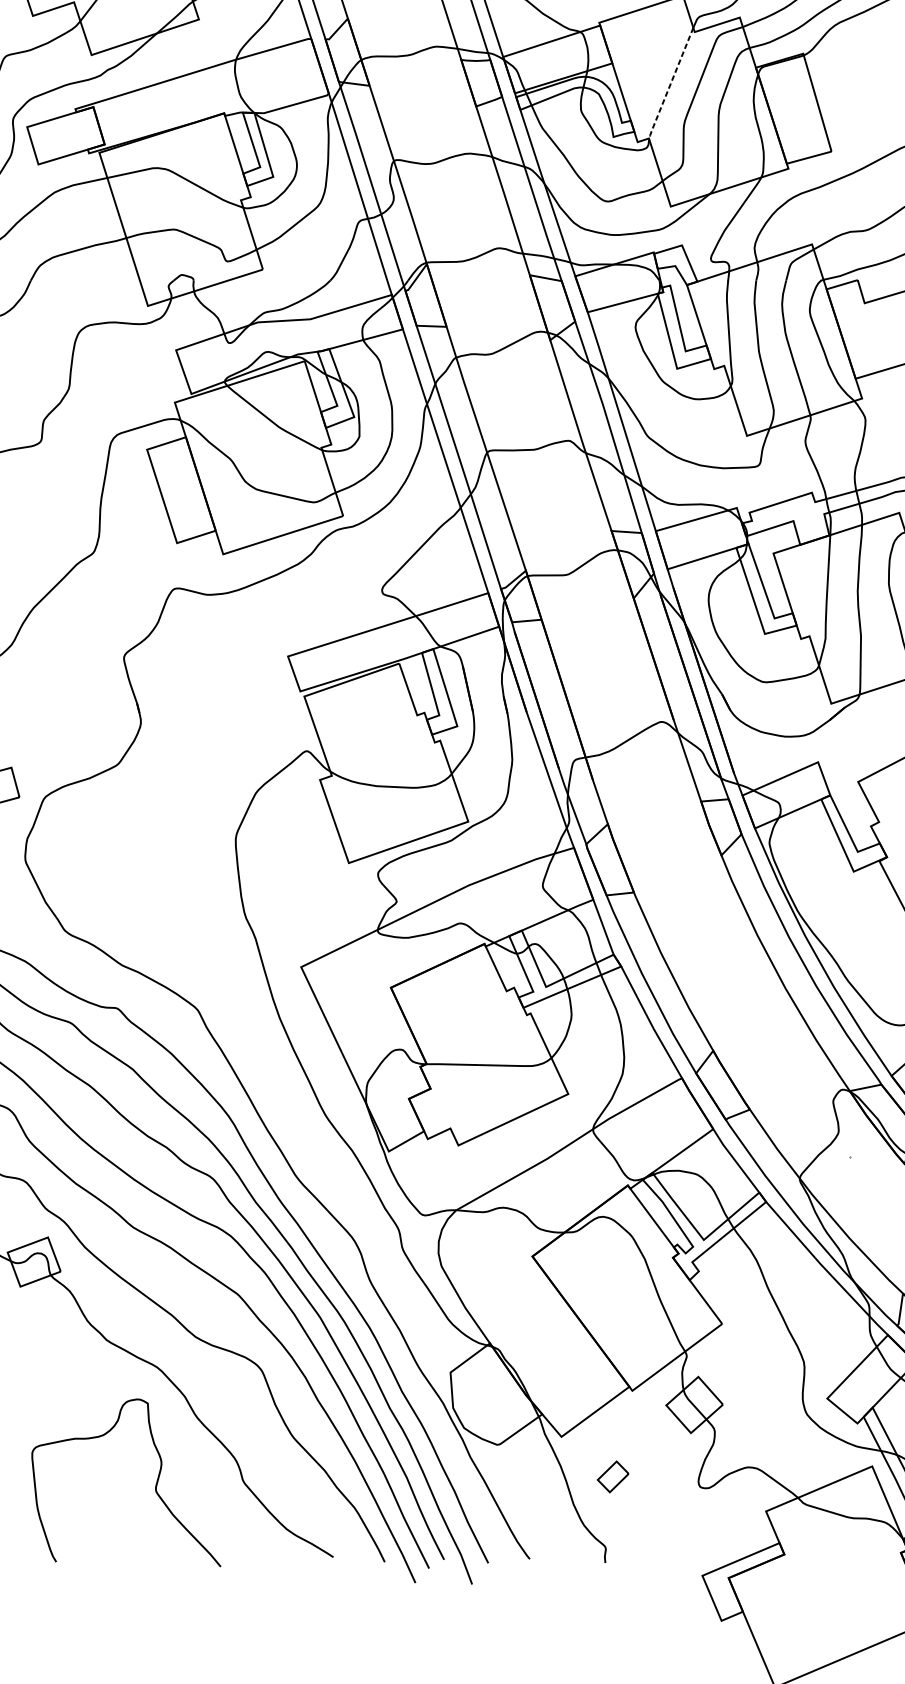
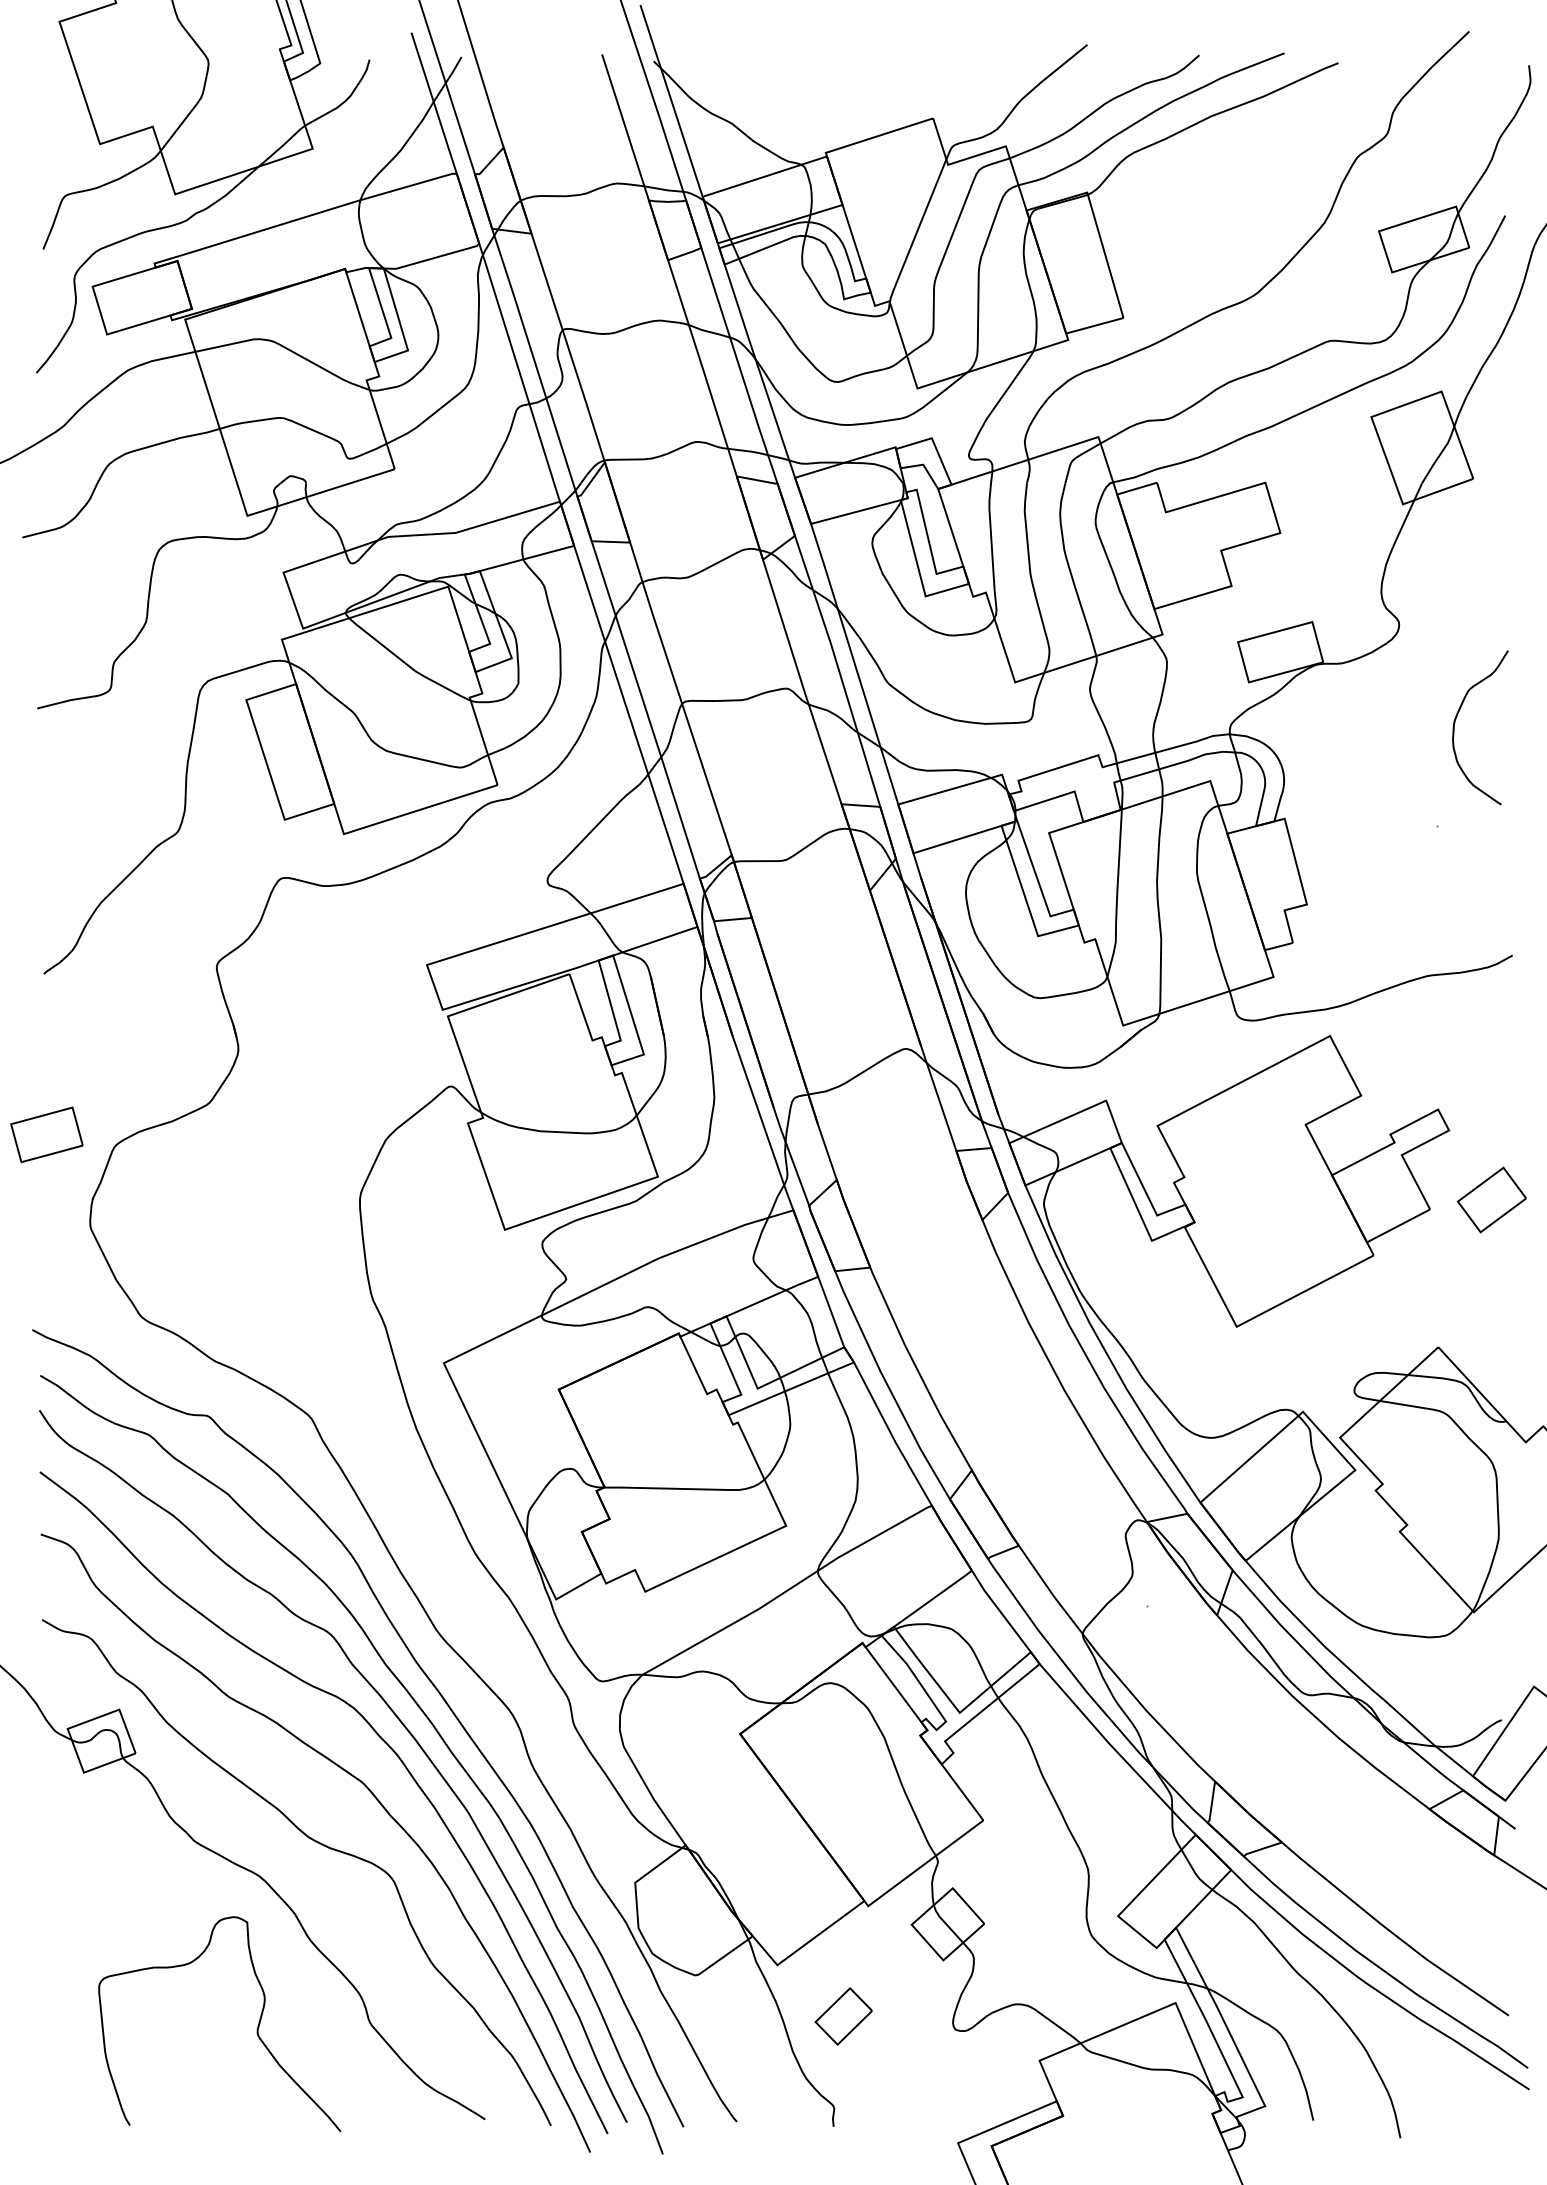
line: (670, 84) -> (916, 232), dashed -> solid
part: (613, 1476) -> (843, 2016), size x1.43

